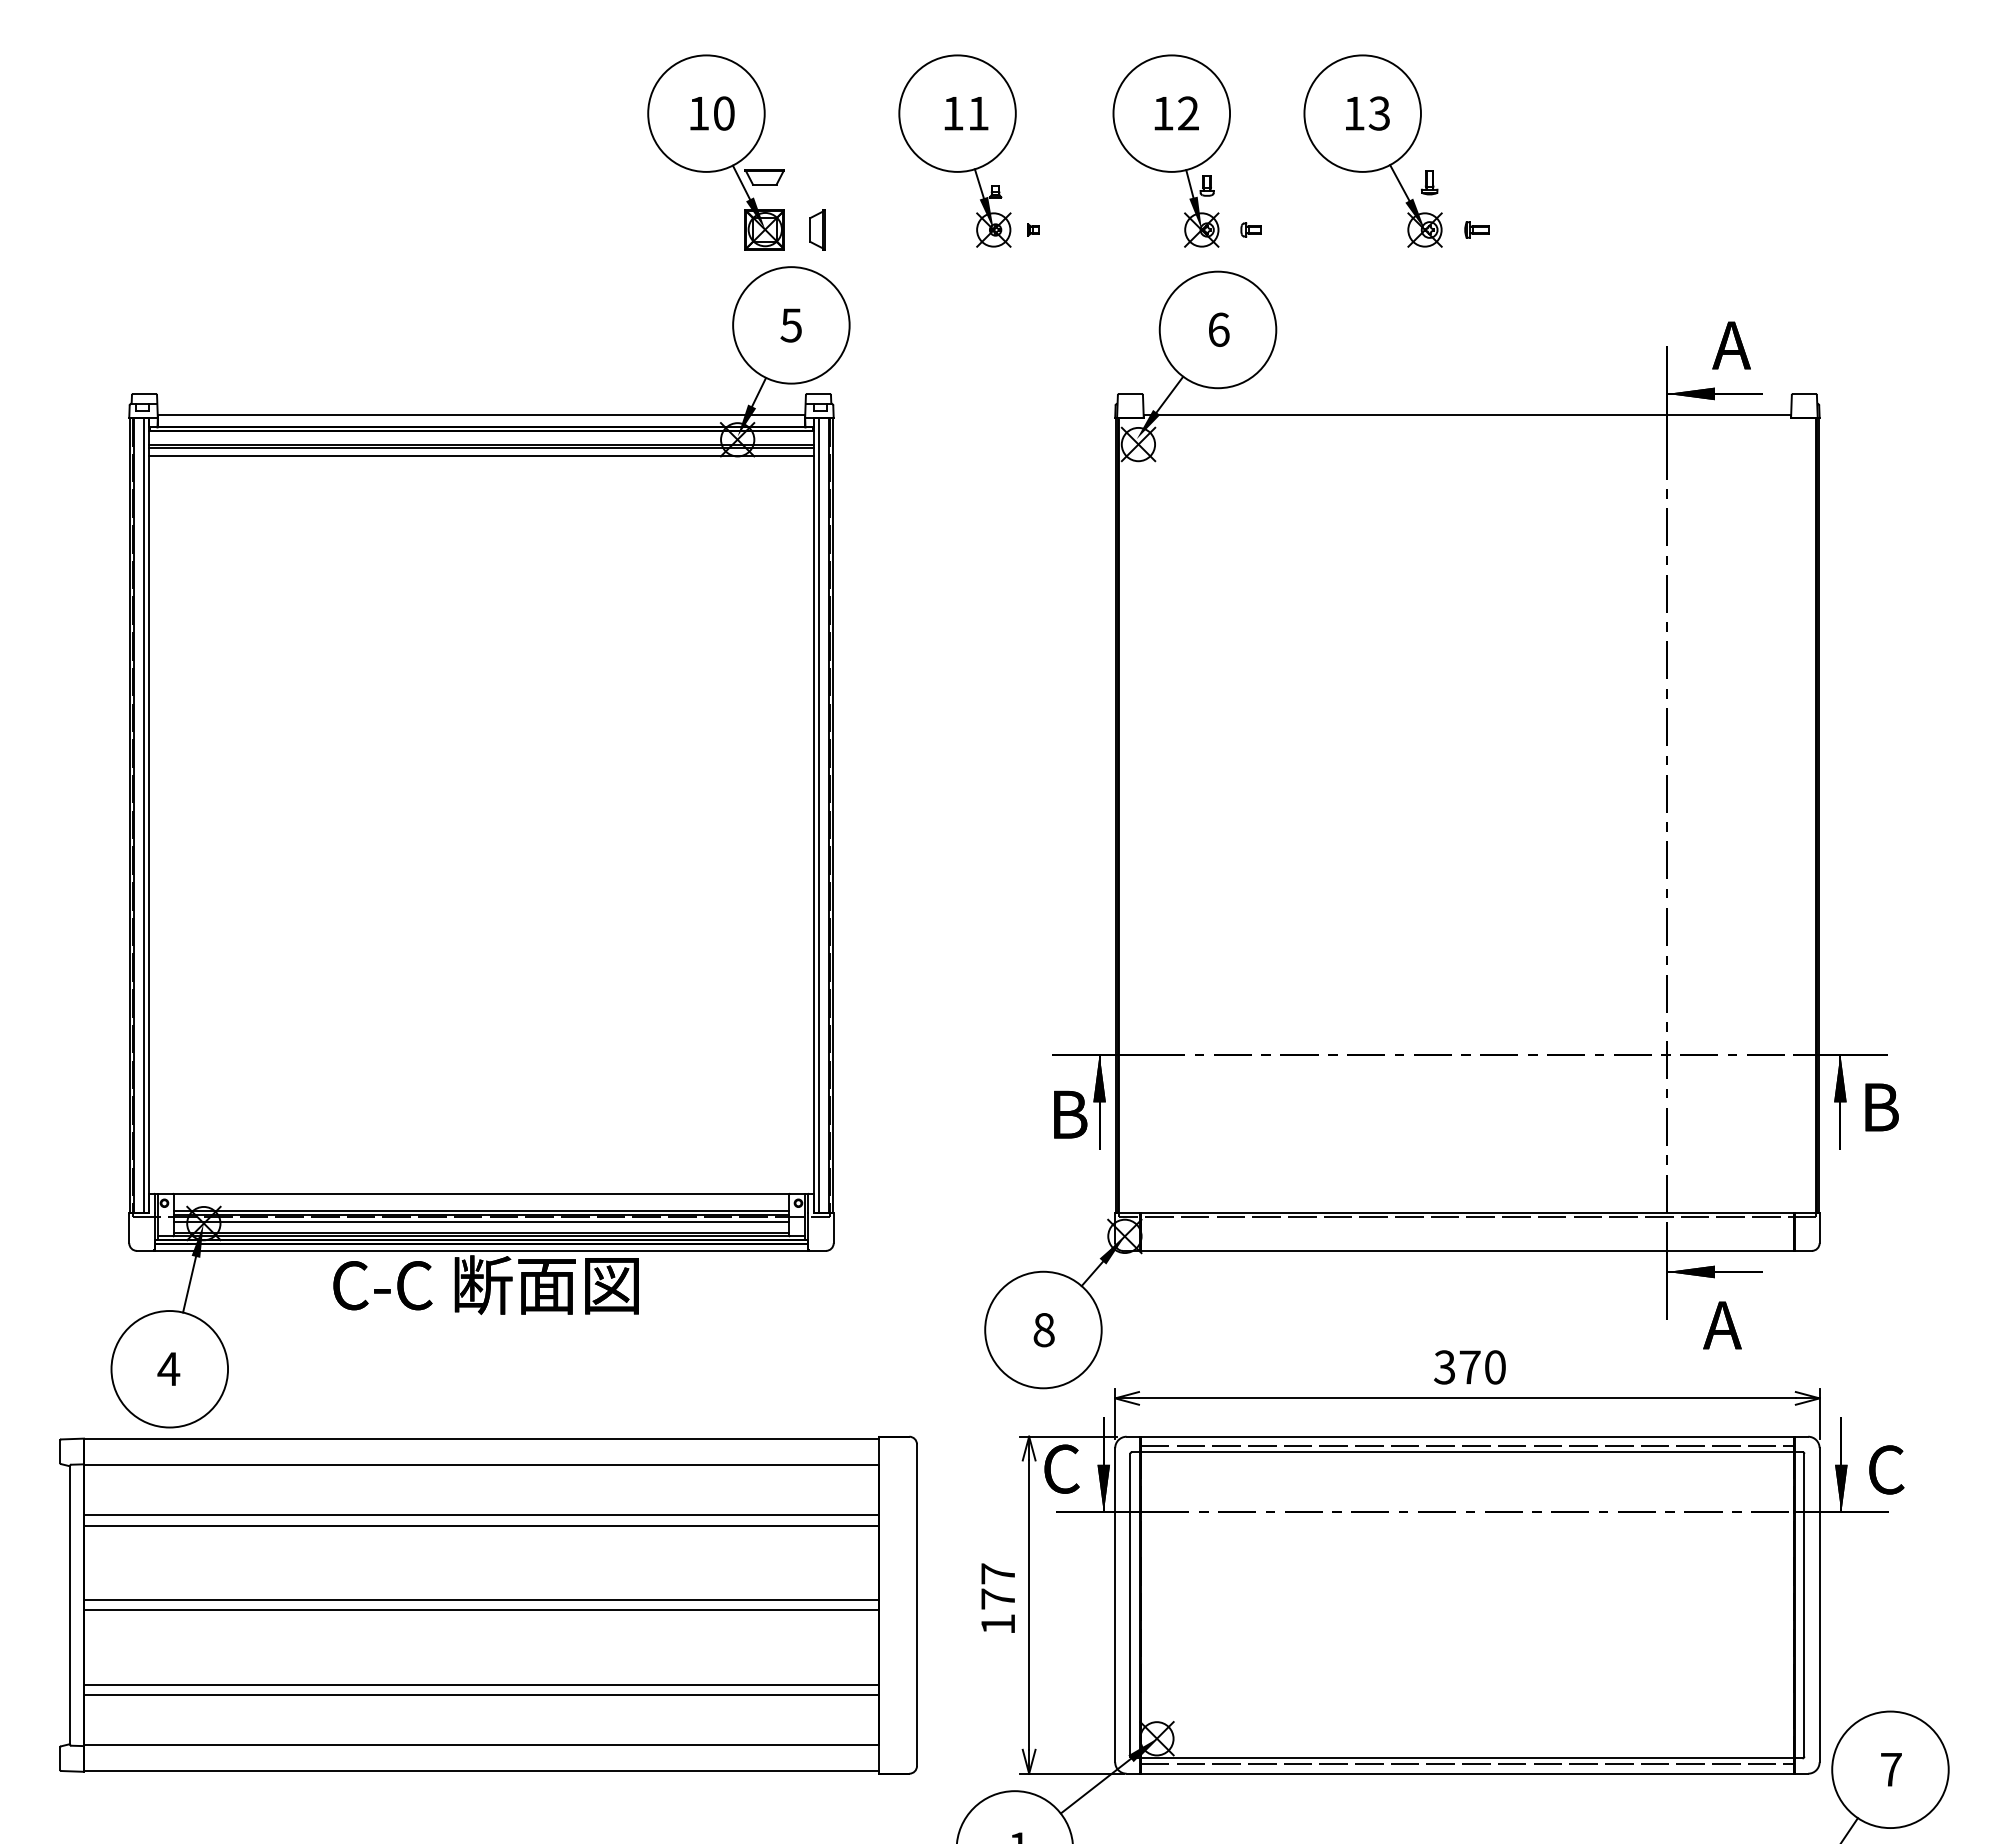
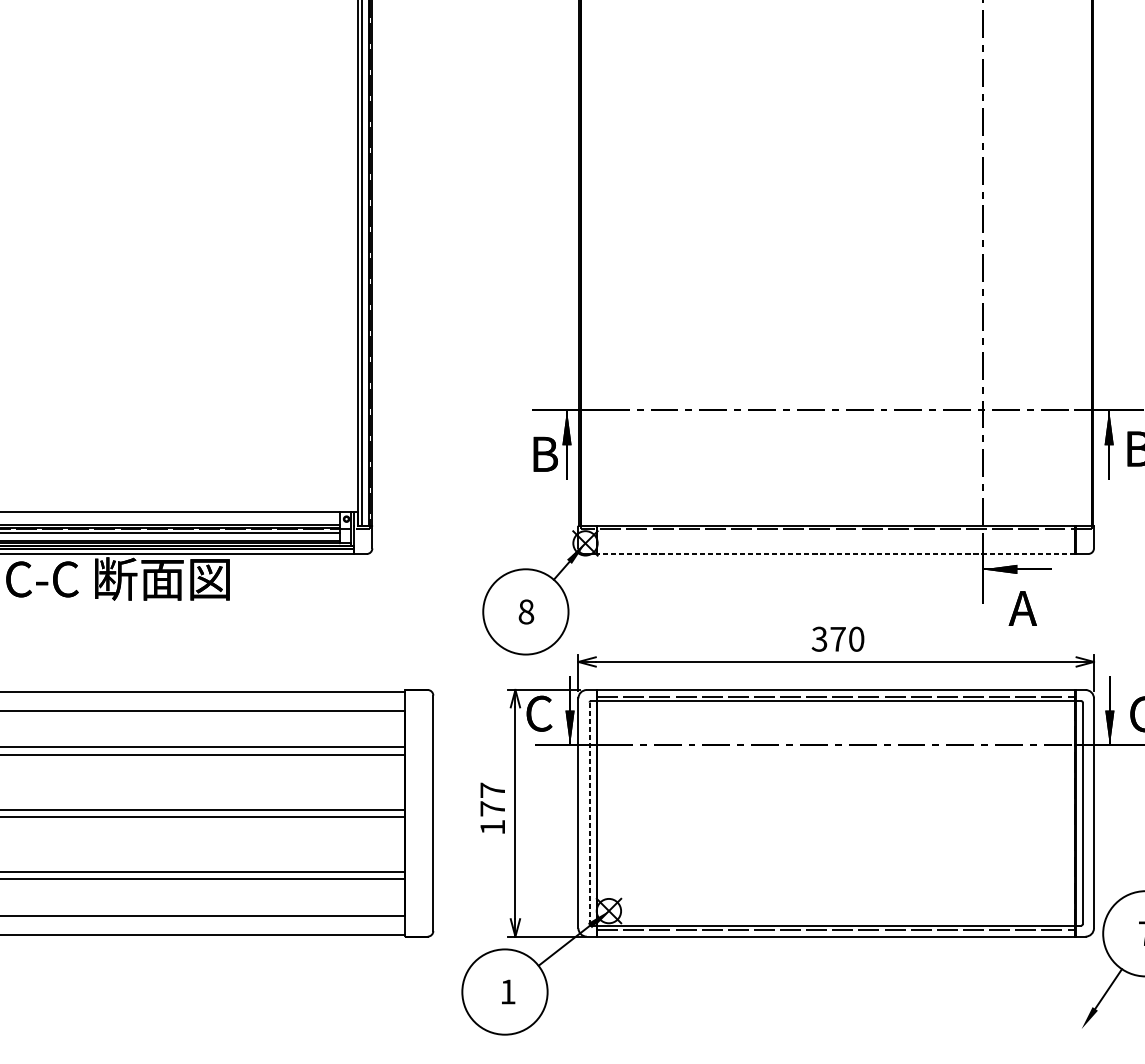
line: (1467, 1250) -> (836, 553), solid -> dashed
line: (1130, 1605) -> (589, 813), solid -> dashed

